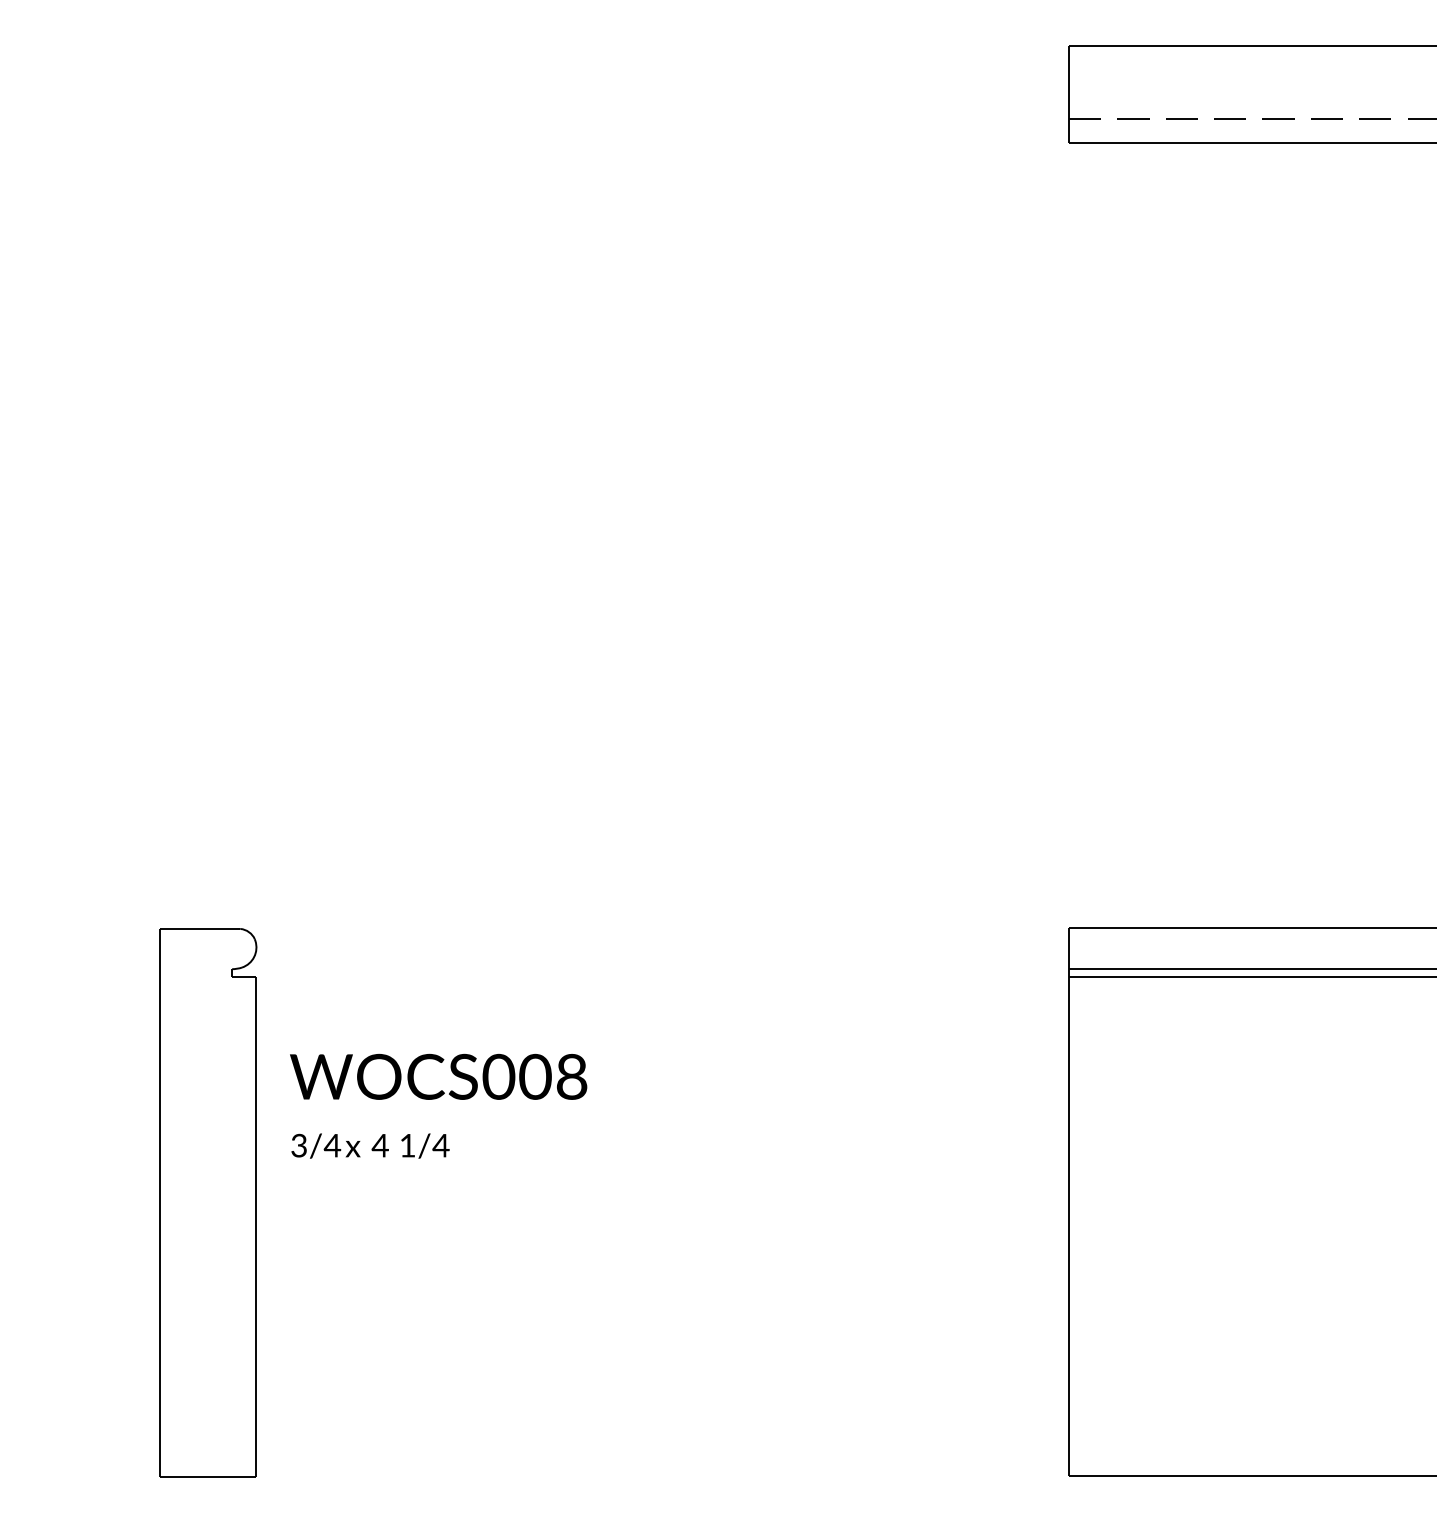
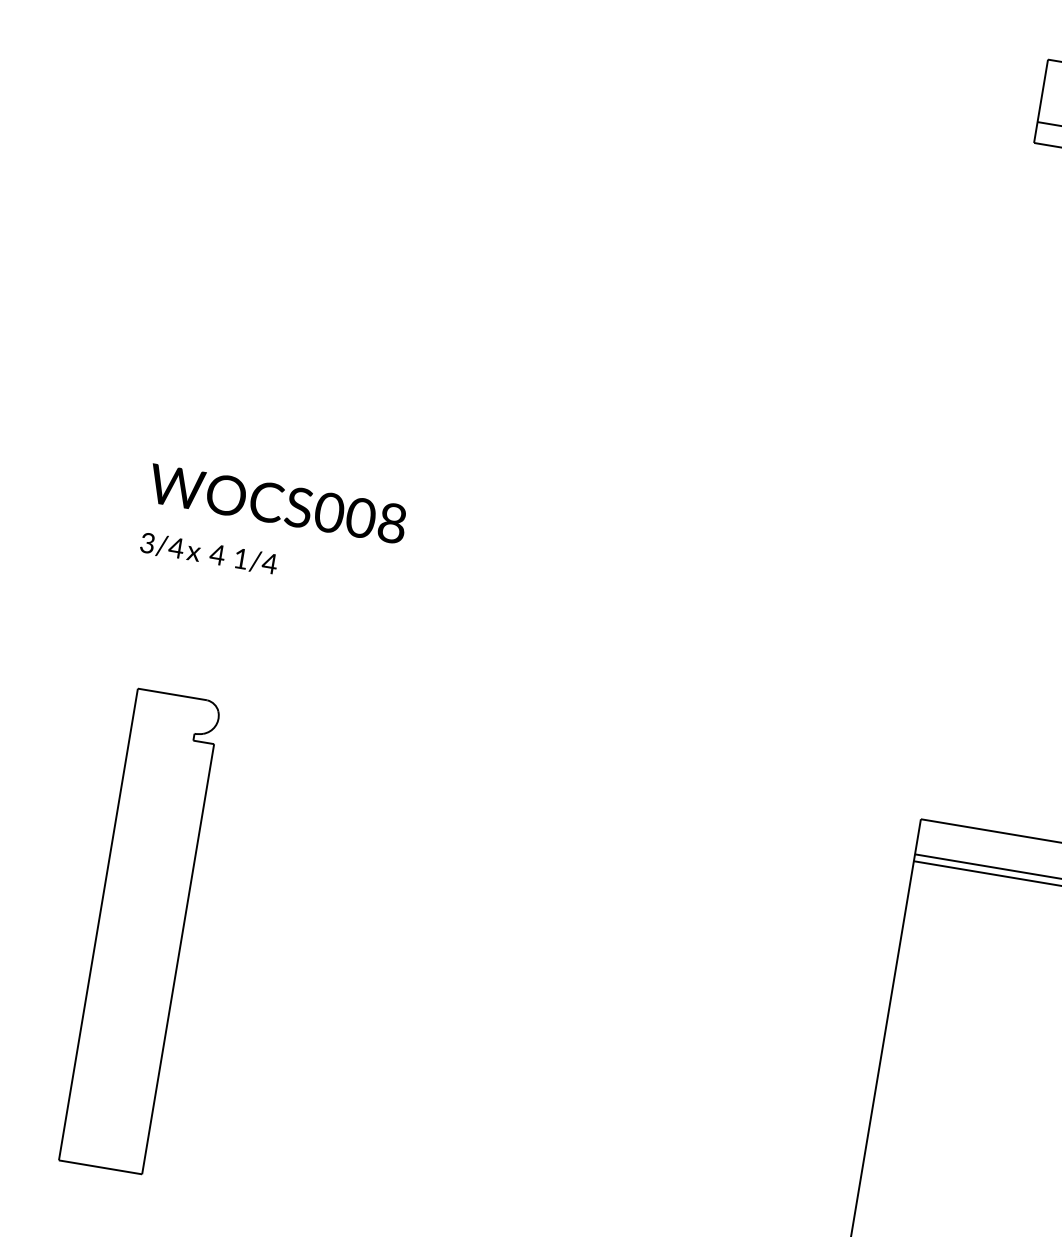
text: (438, 1105) -> (273, 528), moved

